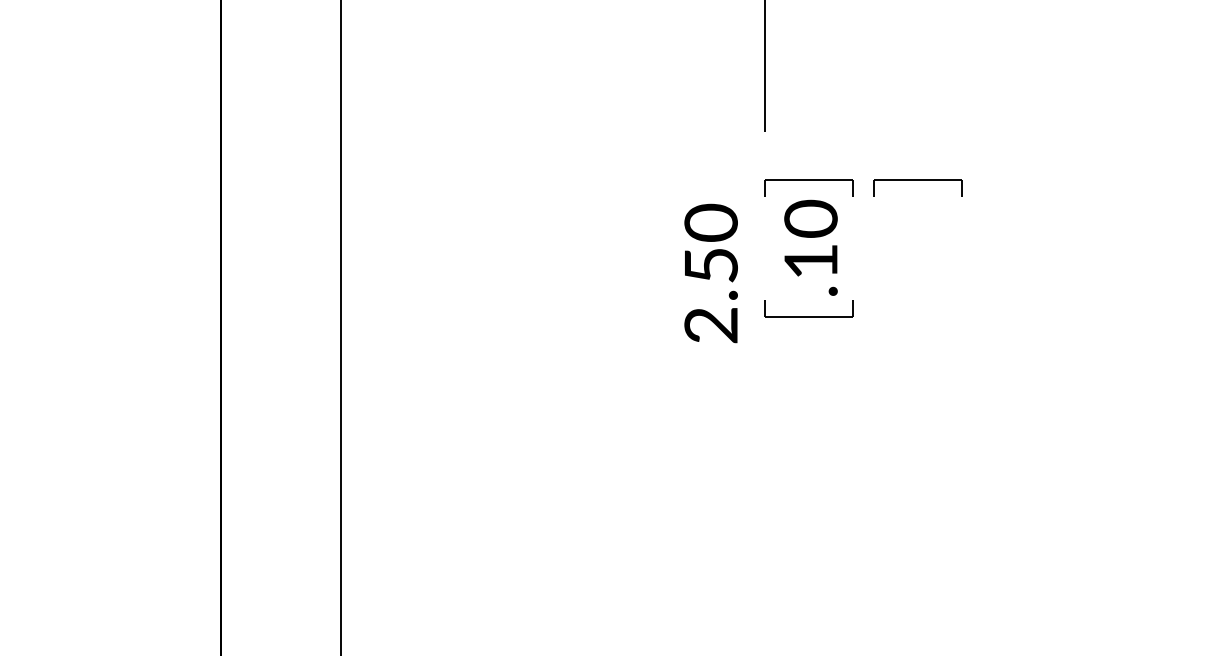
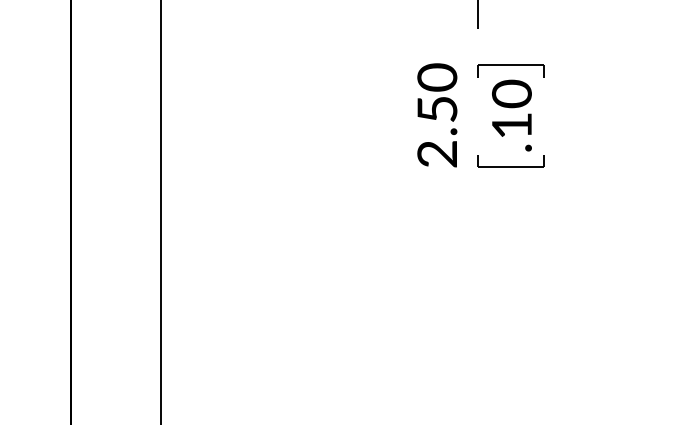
part: (917, 180) -> (591, 65), removed
text: (710, 273) -> (436, 115), moved

